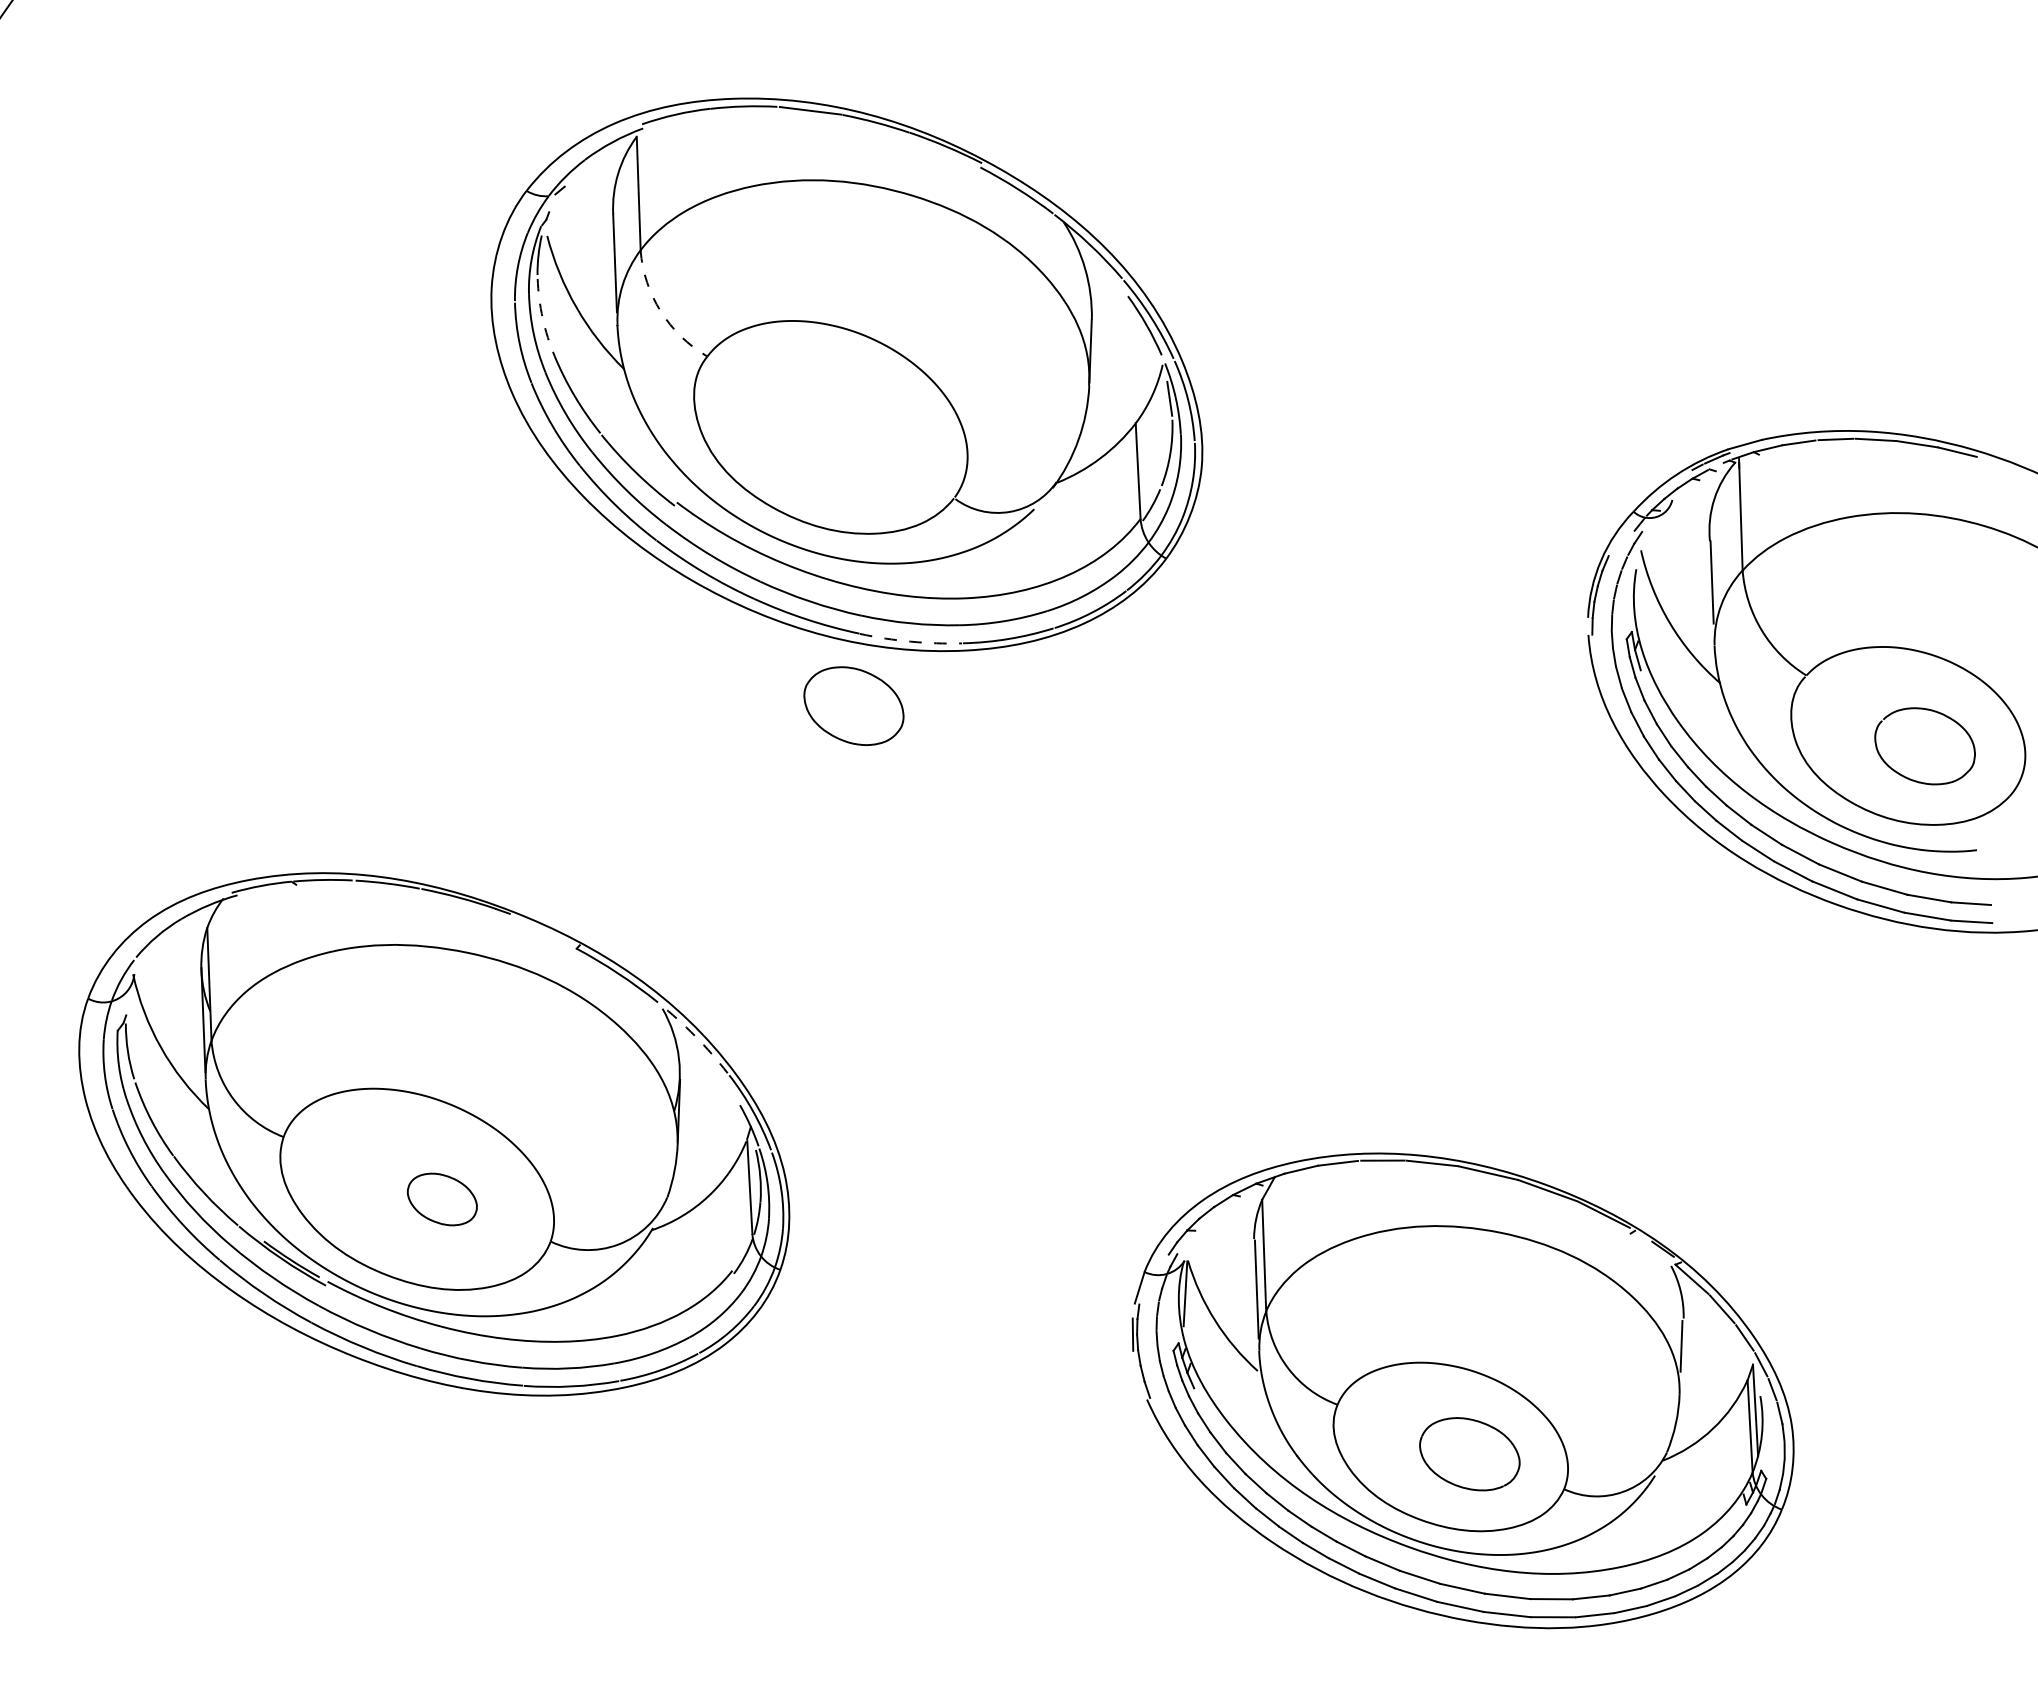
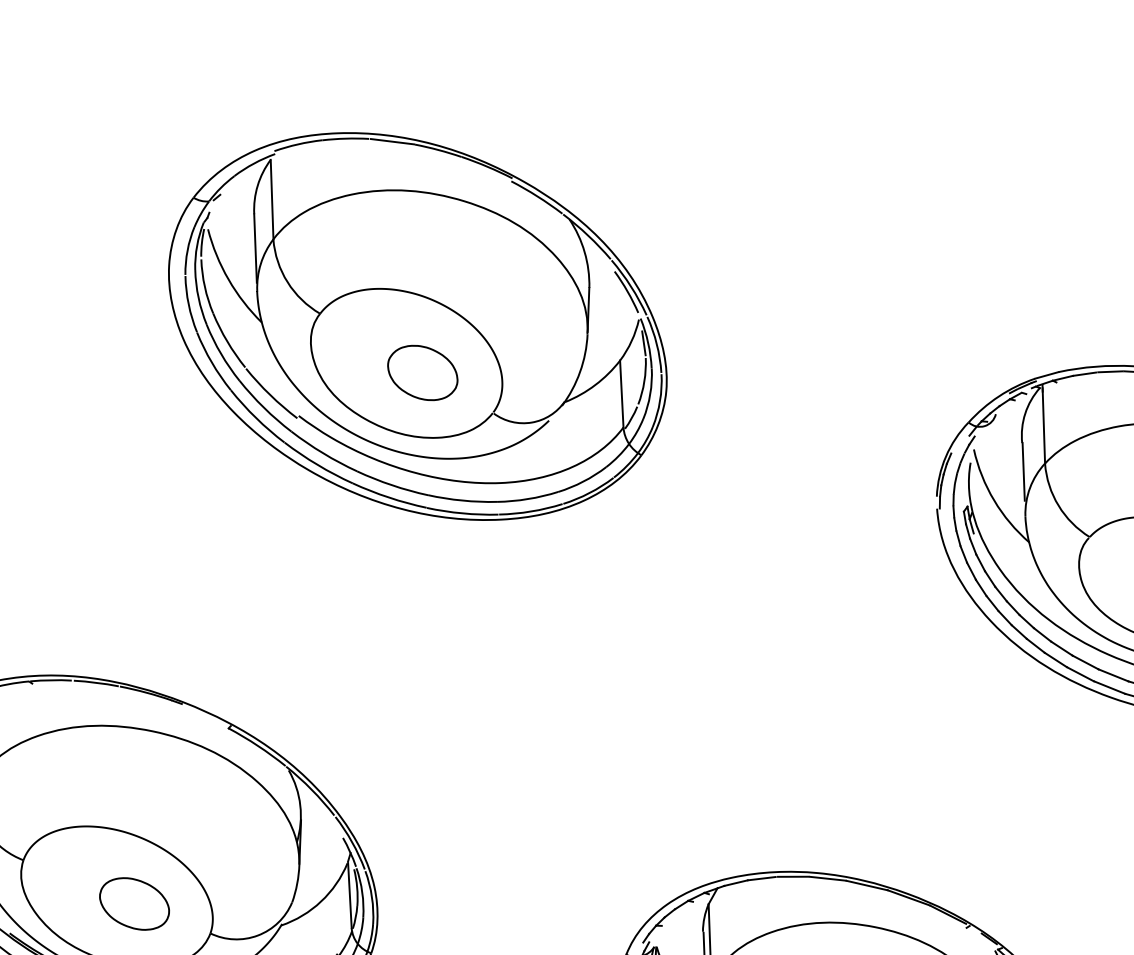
arc: (660, 311) -> (287, 282), dashed -> solid
arc: (542, 318) -> (204, 287), dashed -> solid
arc: (910, 641) -> (462, 513), dashed -> solid
part: (853, 705) -> (422, 372), moved
arc: (695, 1036) -> (311, 789), dashed -> solid
part: (442, 1199) -> (134, 903), size x1.43

